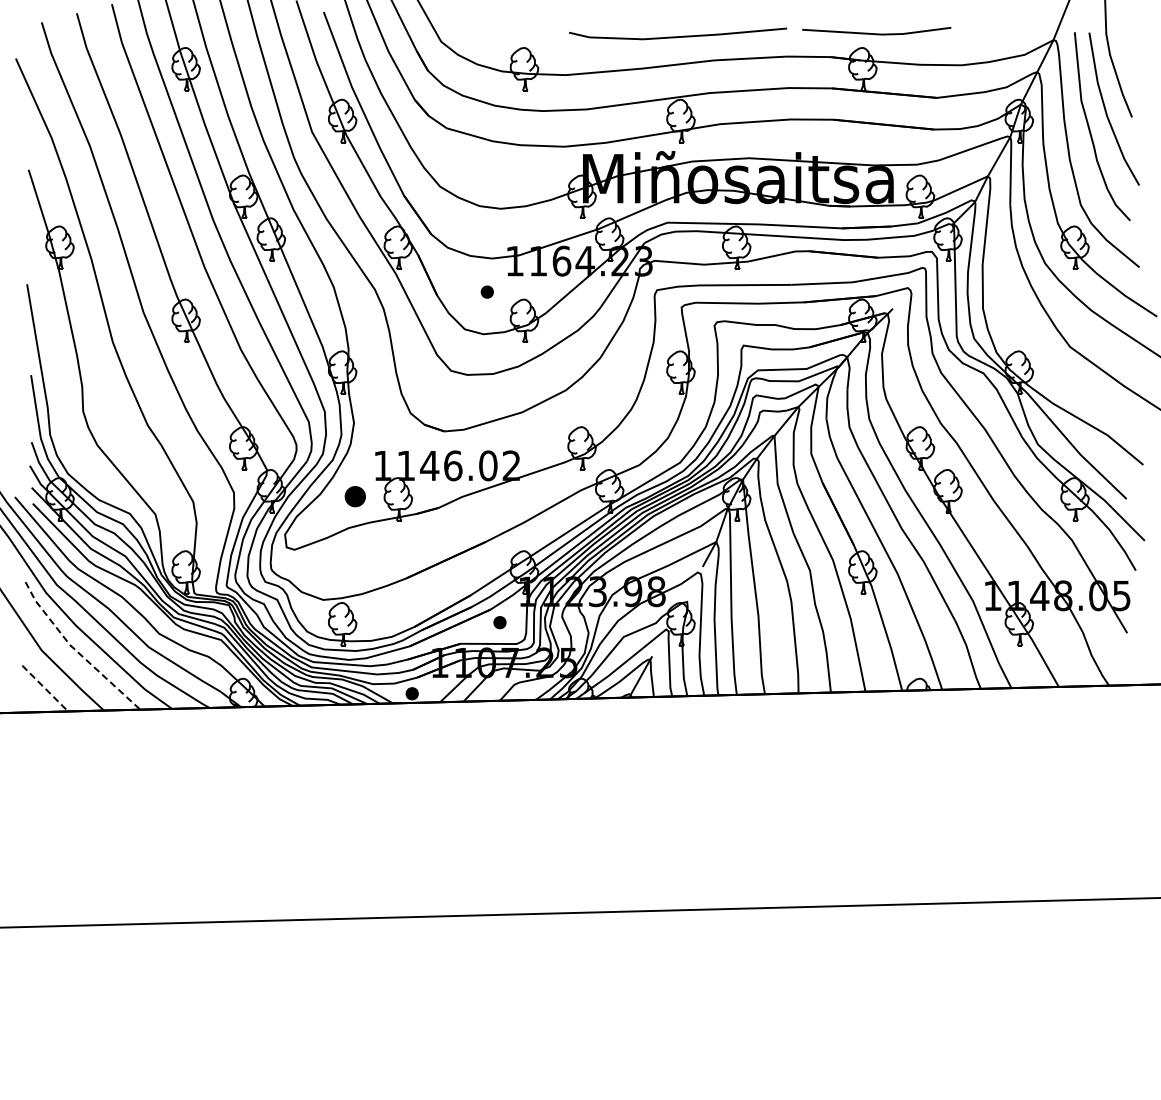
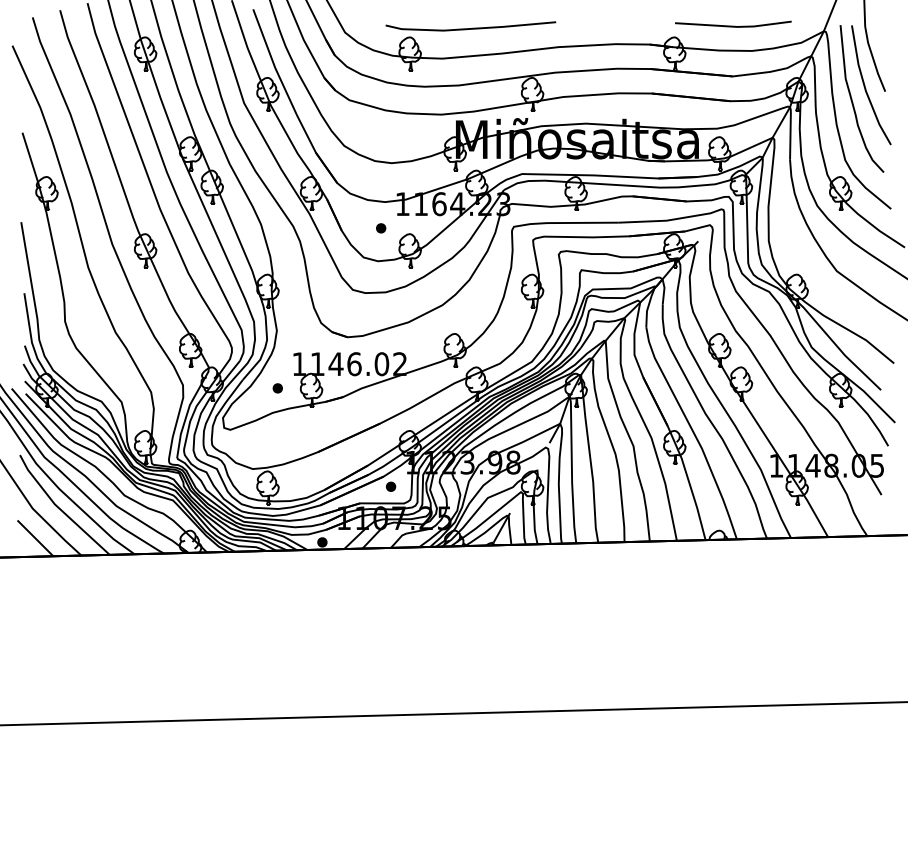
line: (876, 33) -> (733, 26), moved
line: (678, 36) -> (471, 28), moved
part: (354, 496) -> (277, 388), size x0.62
line: (75, 650) -> (59, 508), dashed -> solid
line: (45, 688) -> (35, 538), dashed -> solid

